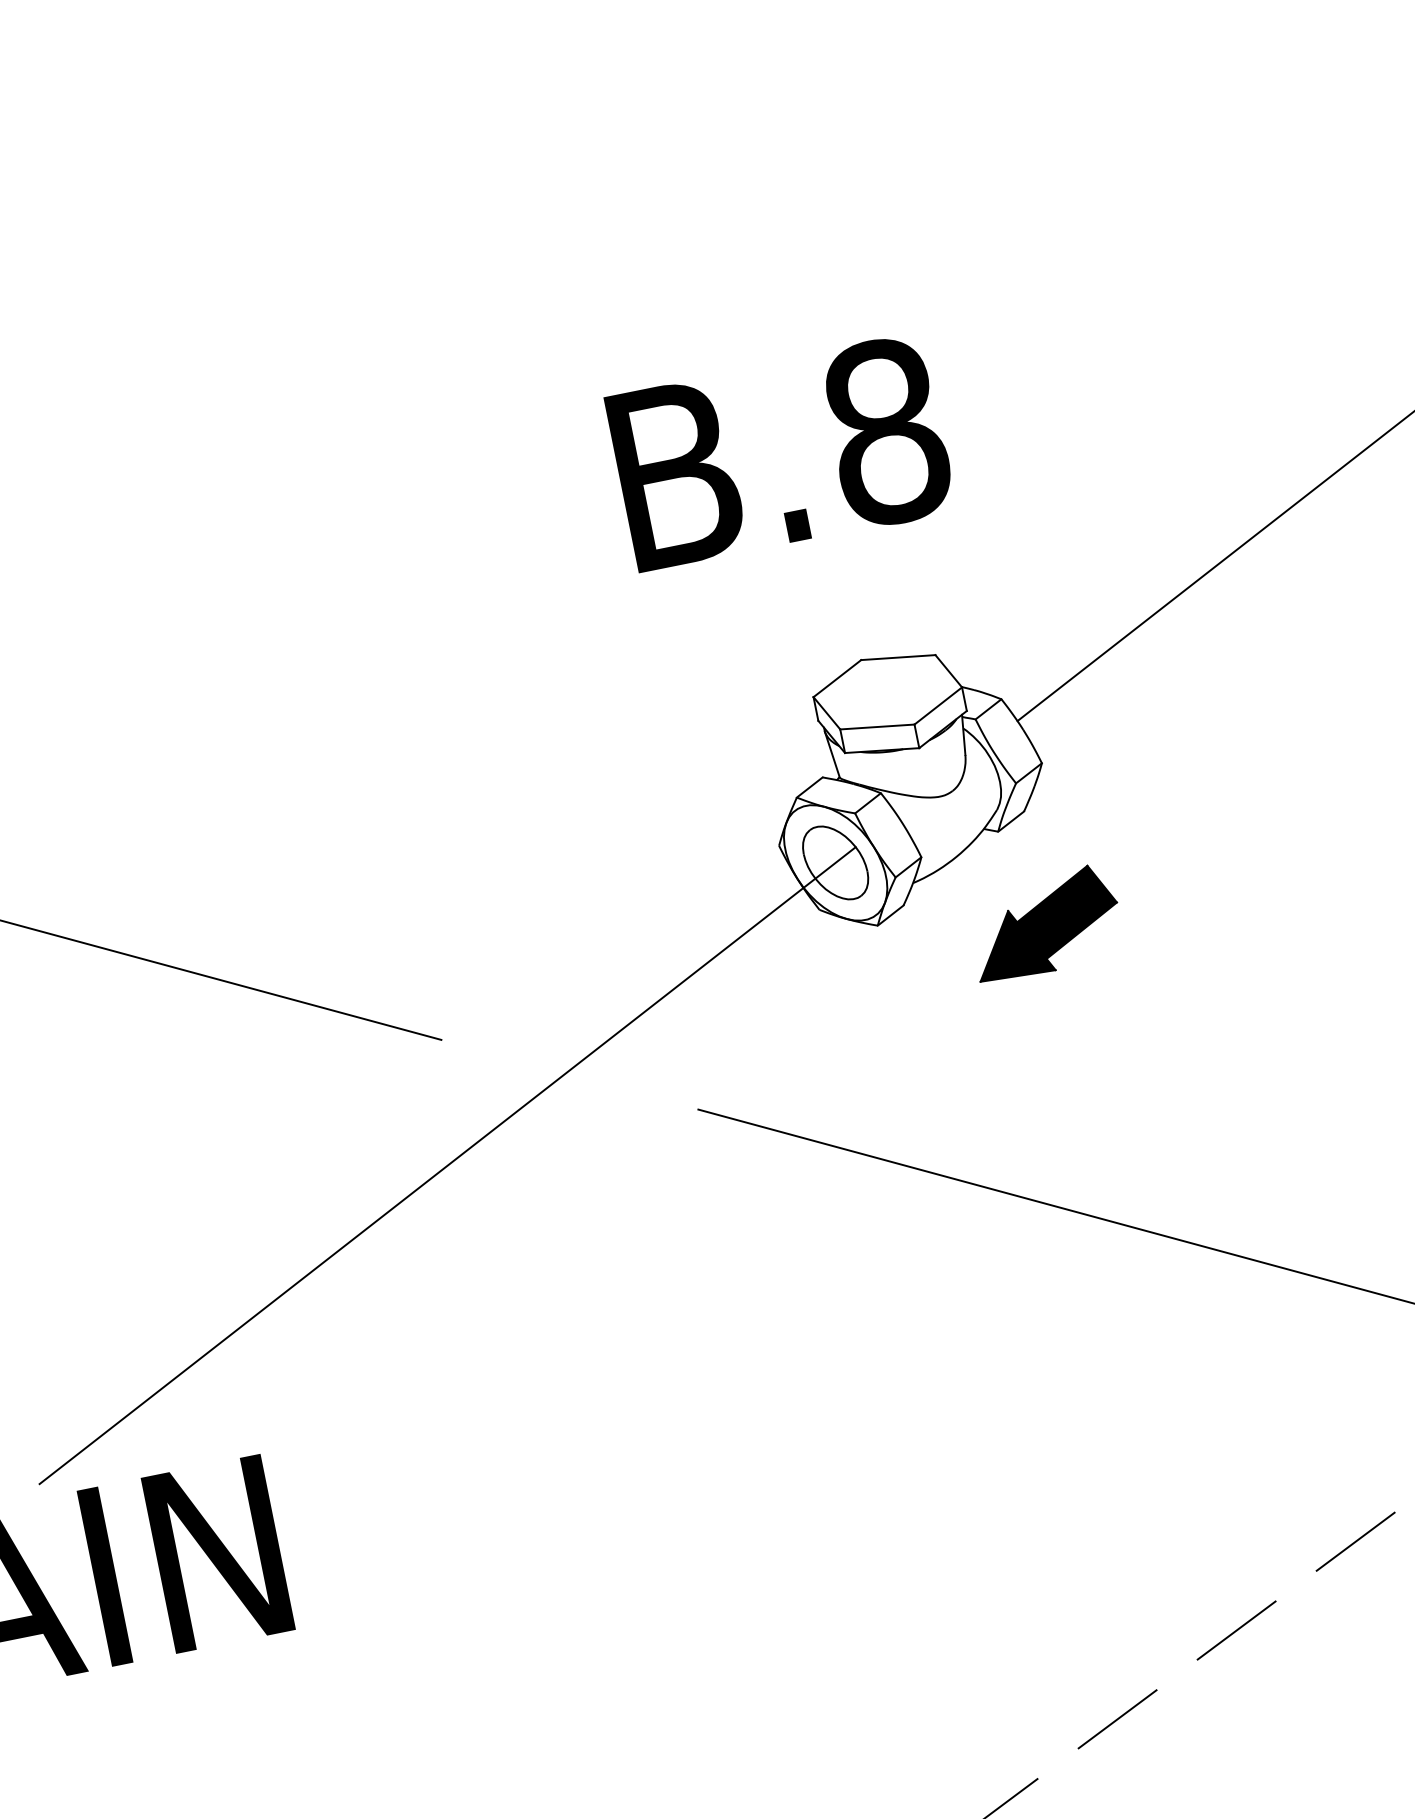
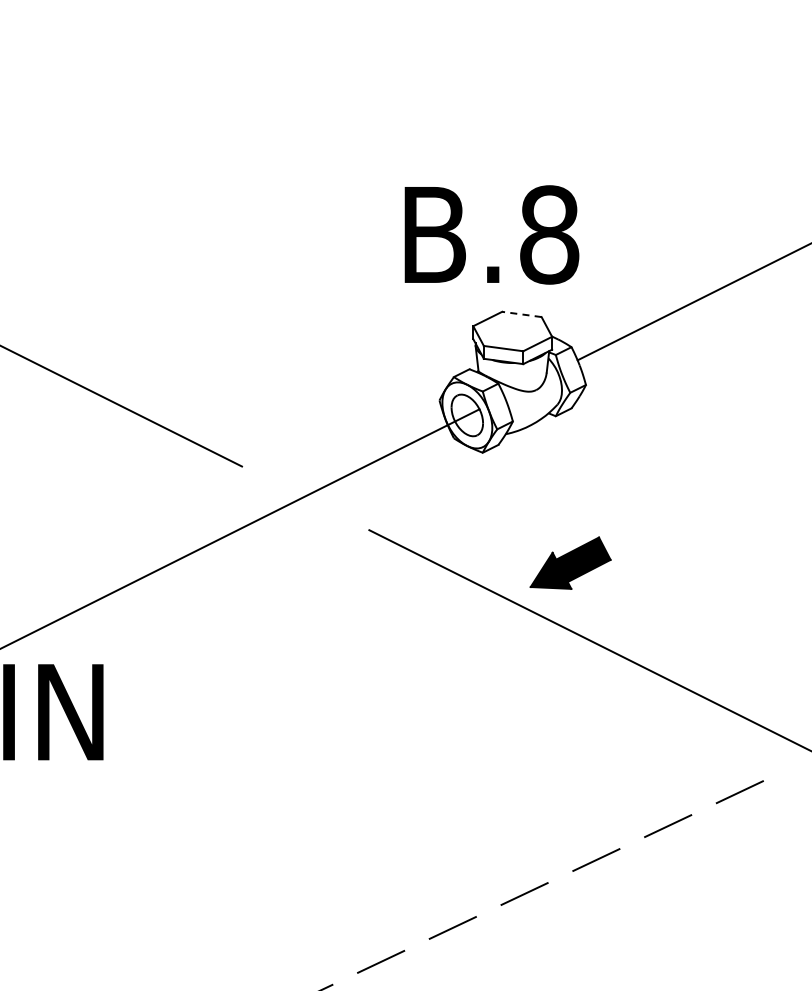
text: (779, 452) -> (491, 234), moved
line: (897, 657) -> (521, 314), solid -> dashed
part: (1044, 922) -> (570, 562), moved

